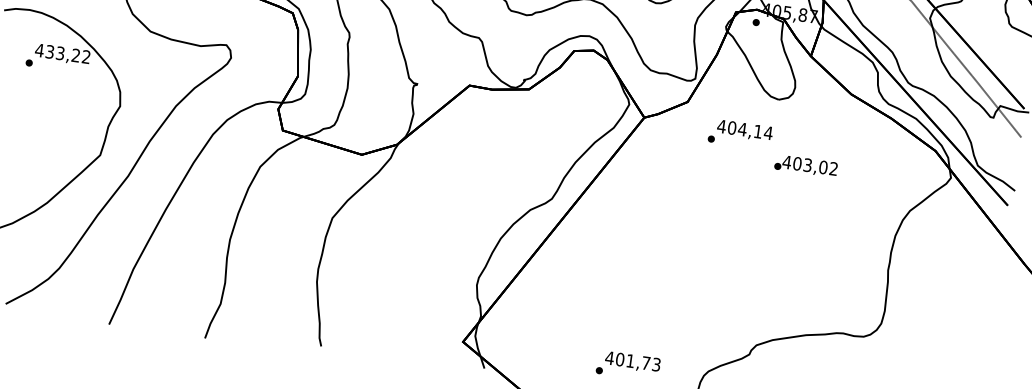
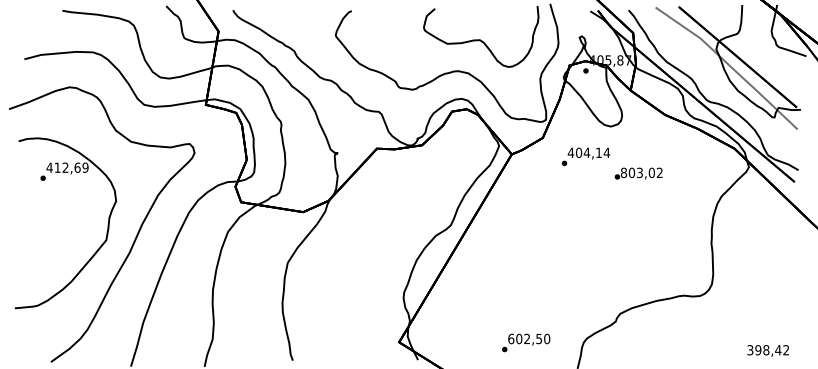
text: (68, 54) -> (71, 167), 433,22 -> 412,69
text: (786, 161) -> (623, 172), 403,02 -> 803,02
text: (633, 360) -> (529, 338), 401,73 -> 602,50

